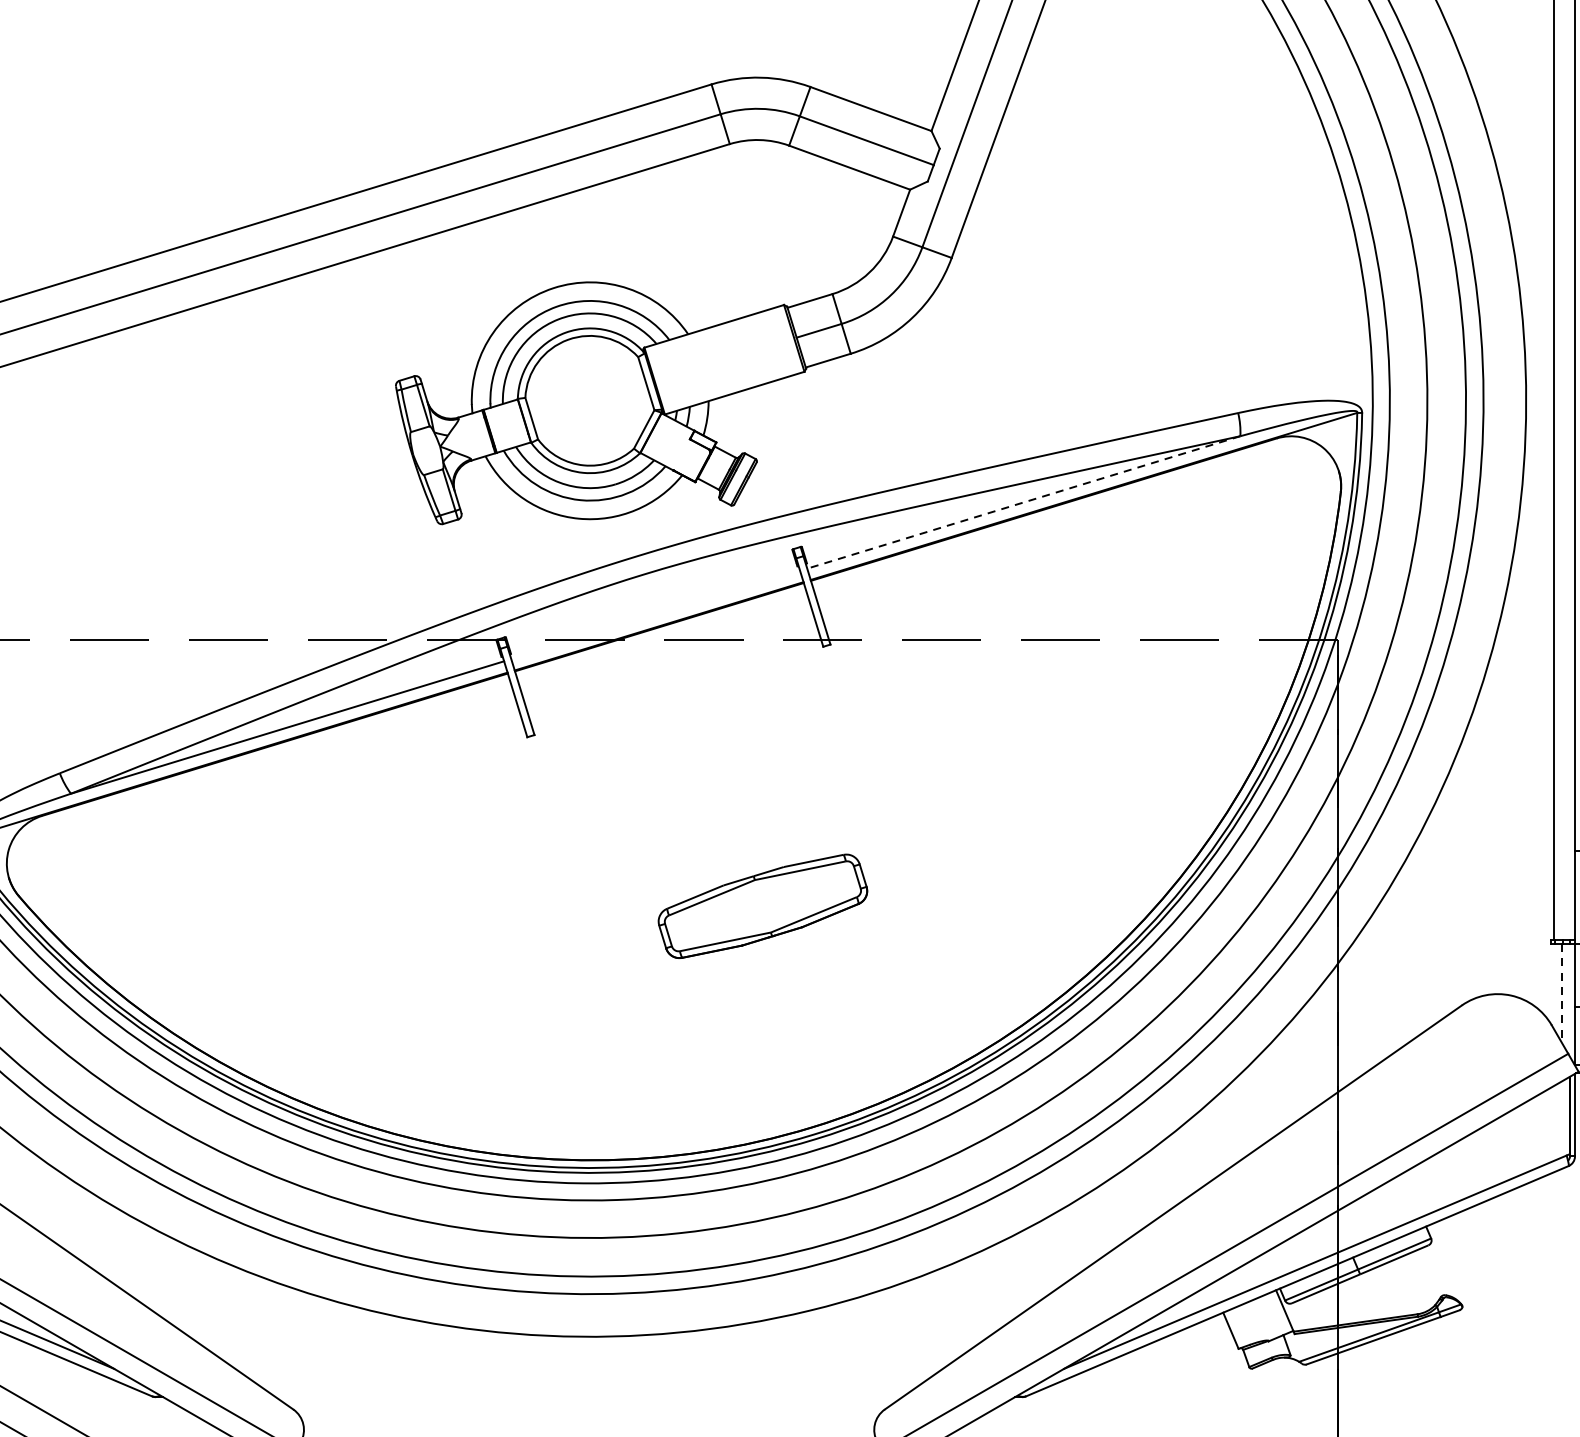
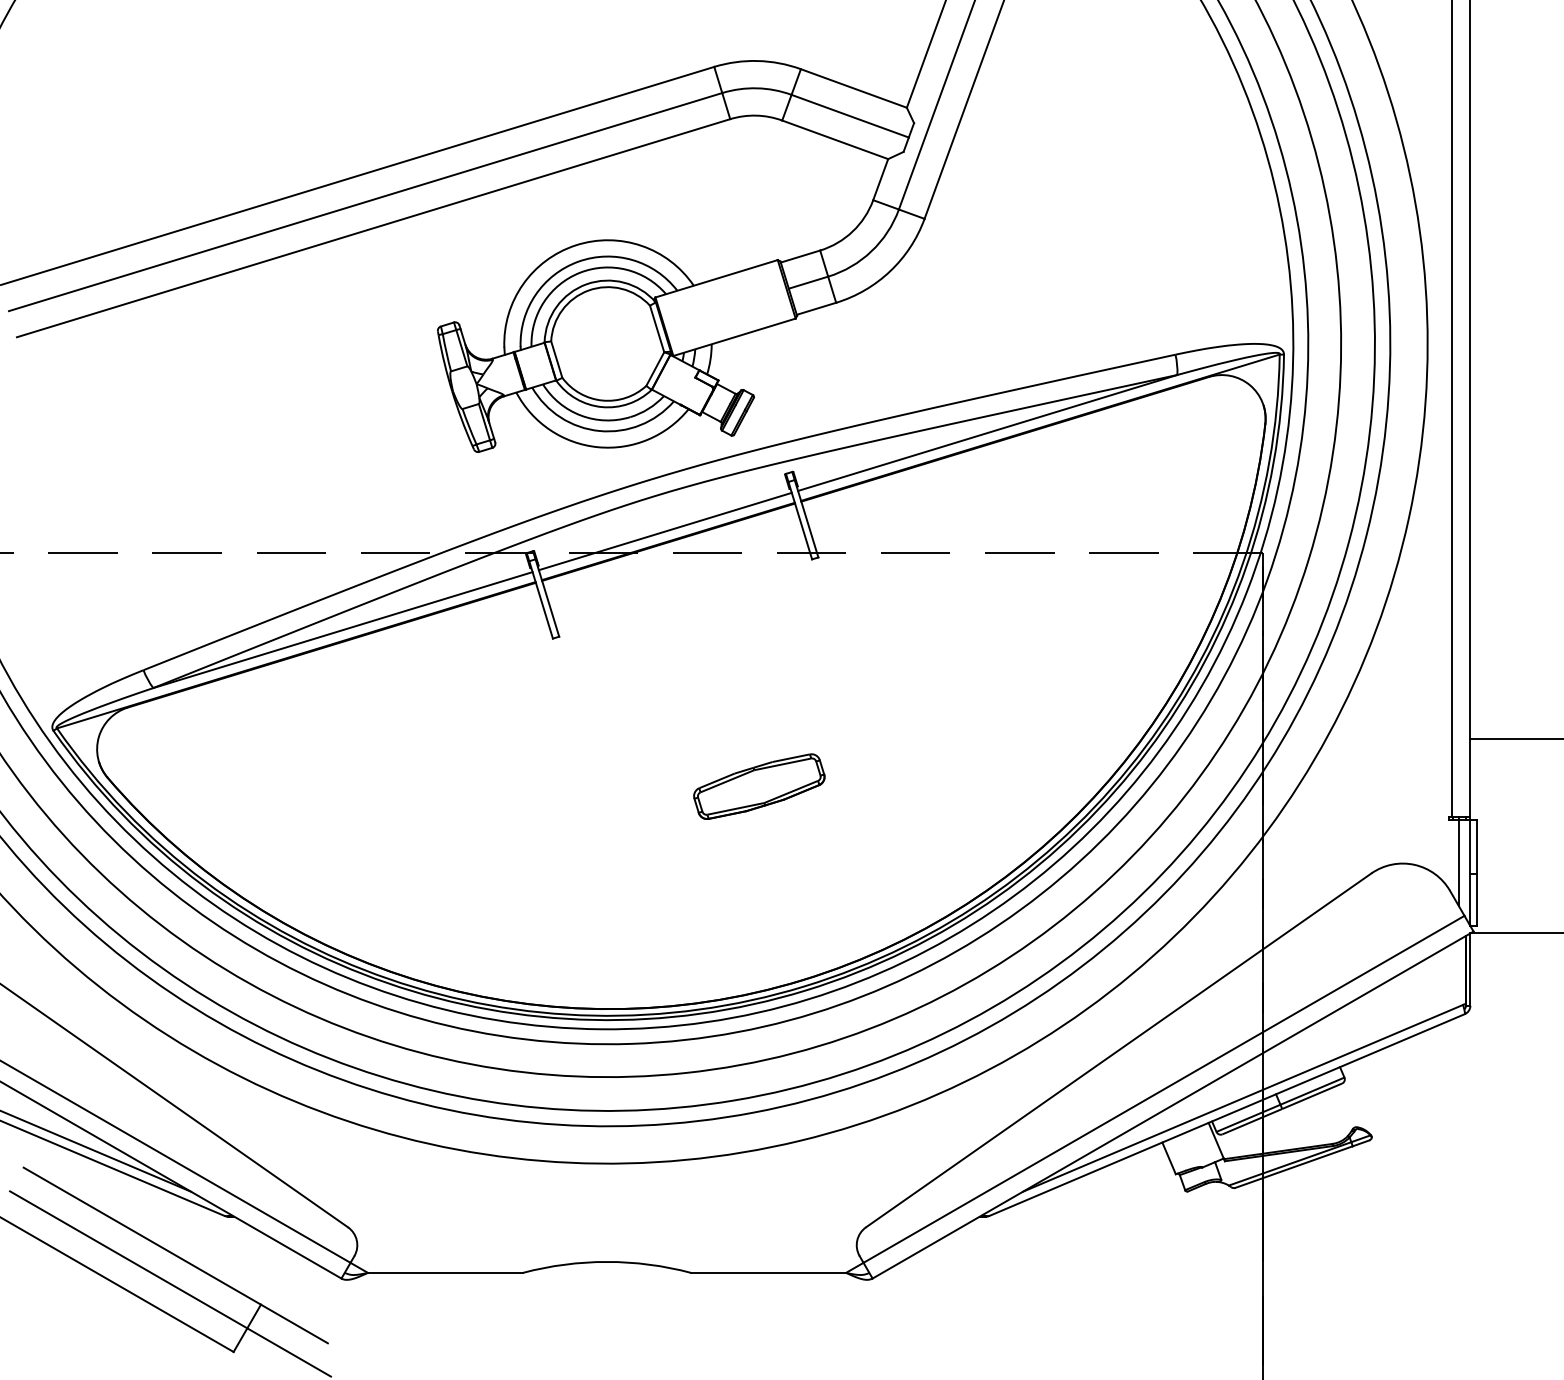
line: (1023, 503) -> (987, 433), dashed -> solid
line: (654, 614) -> (664, 531), added
part: (763, 906) -> (759, 786), size x0.71
line: (1561, 994) -> (1458, 863), dashed -> solid

